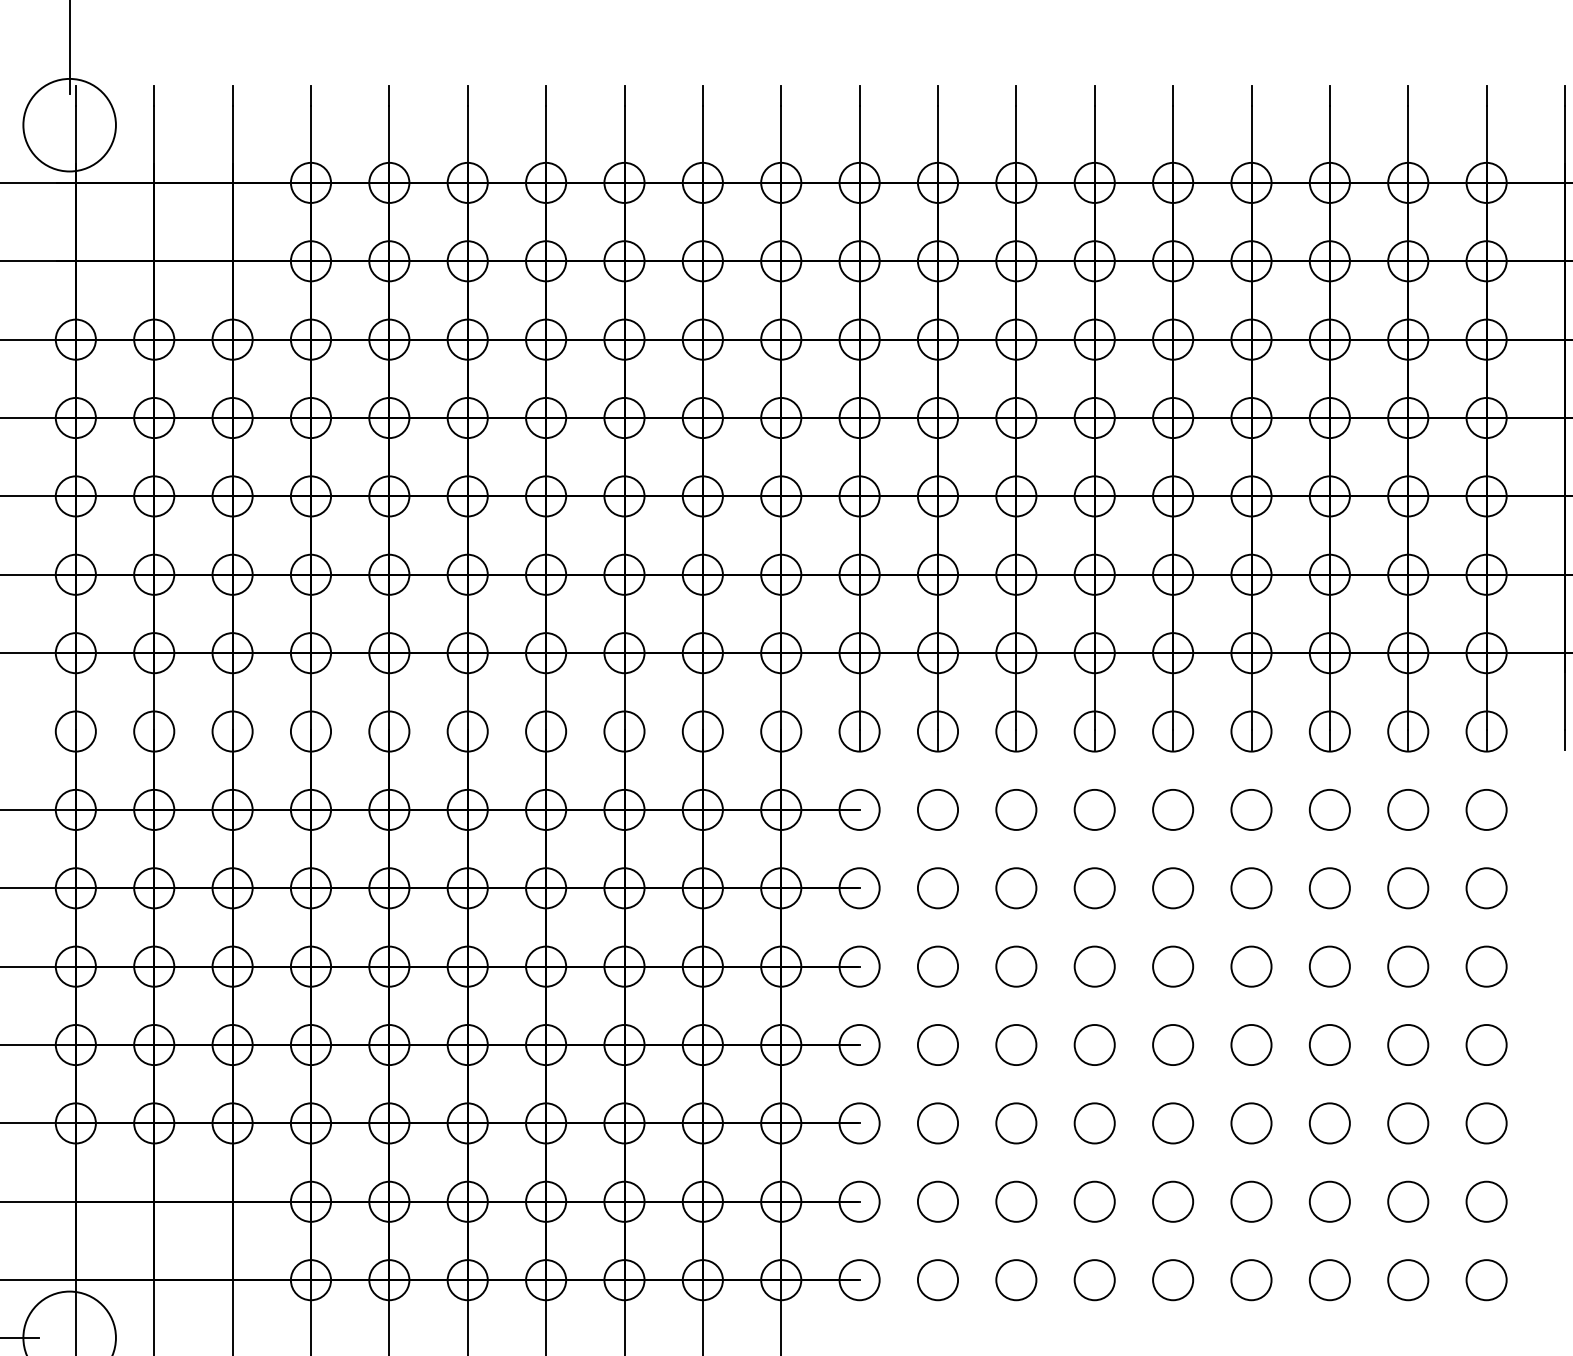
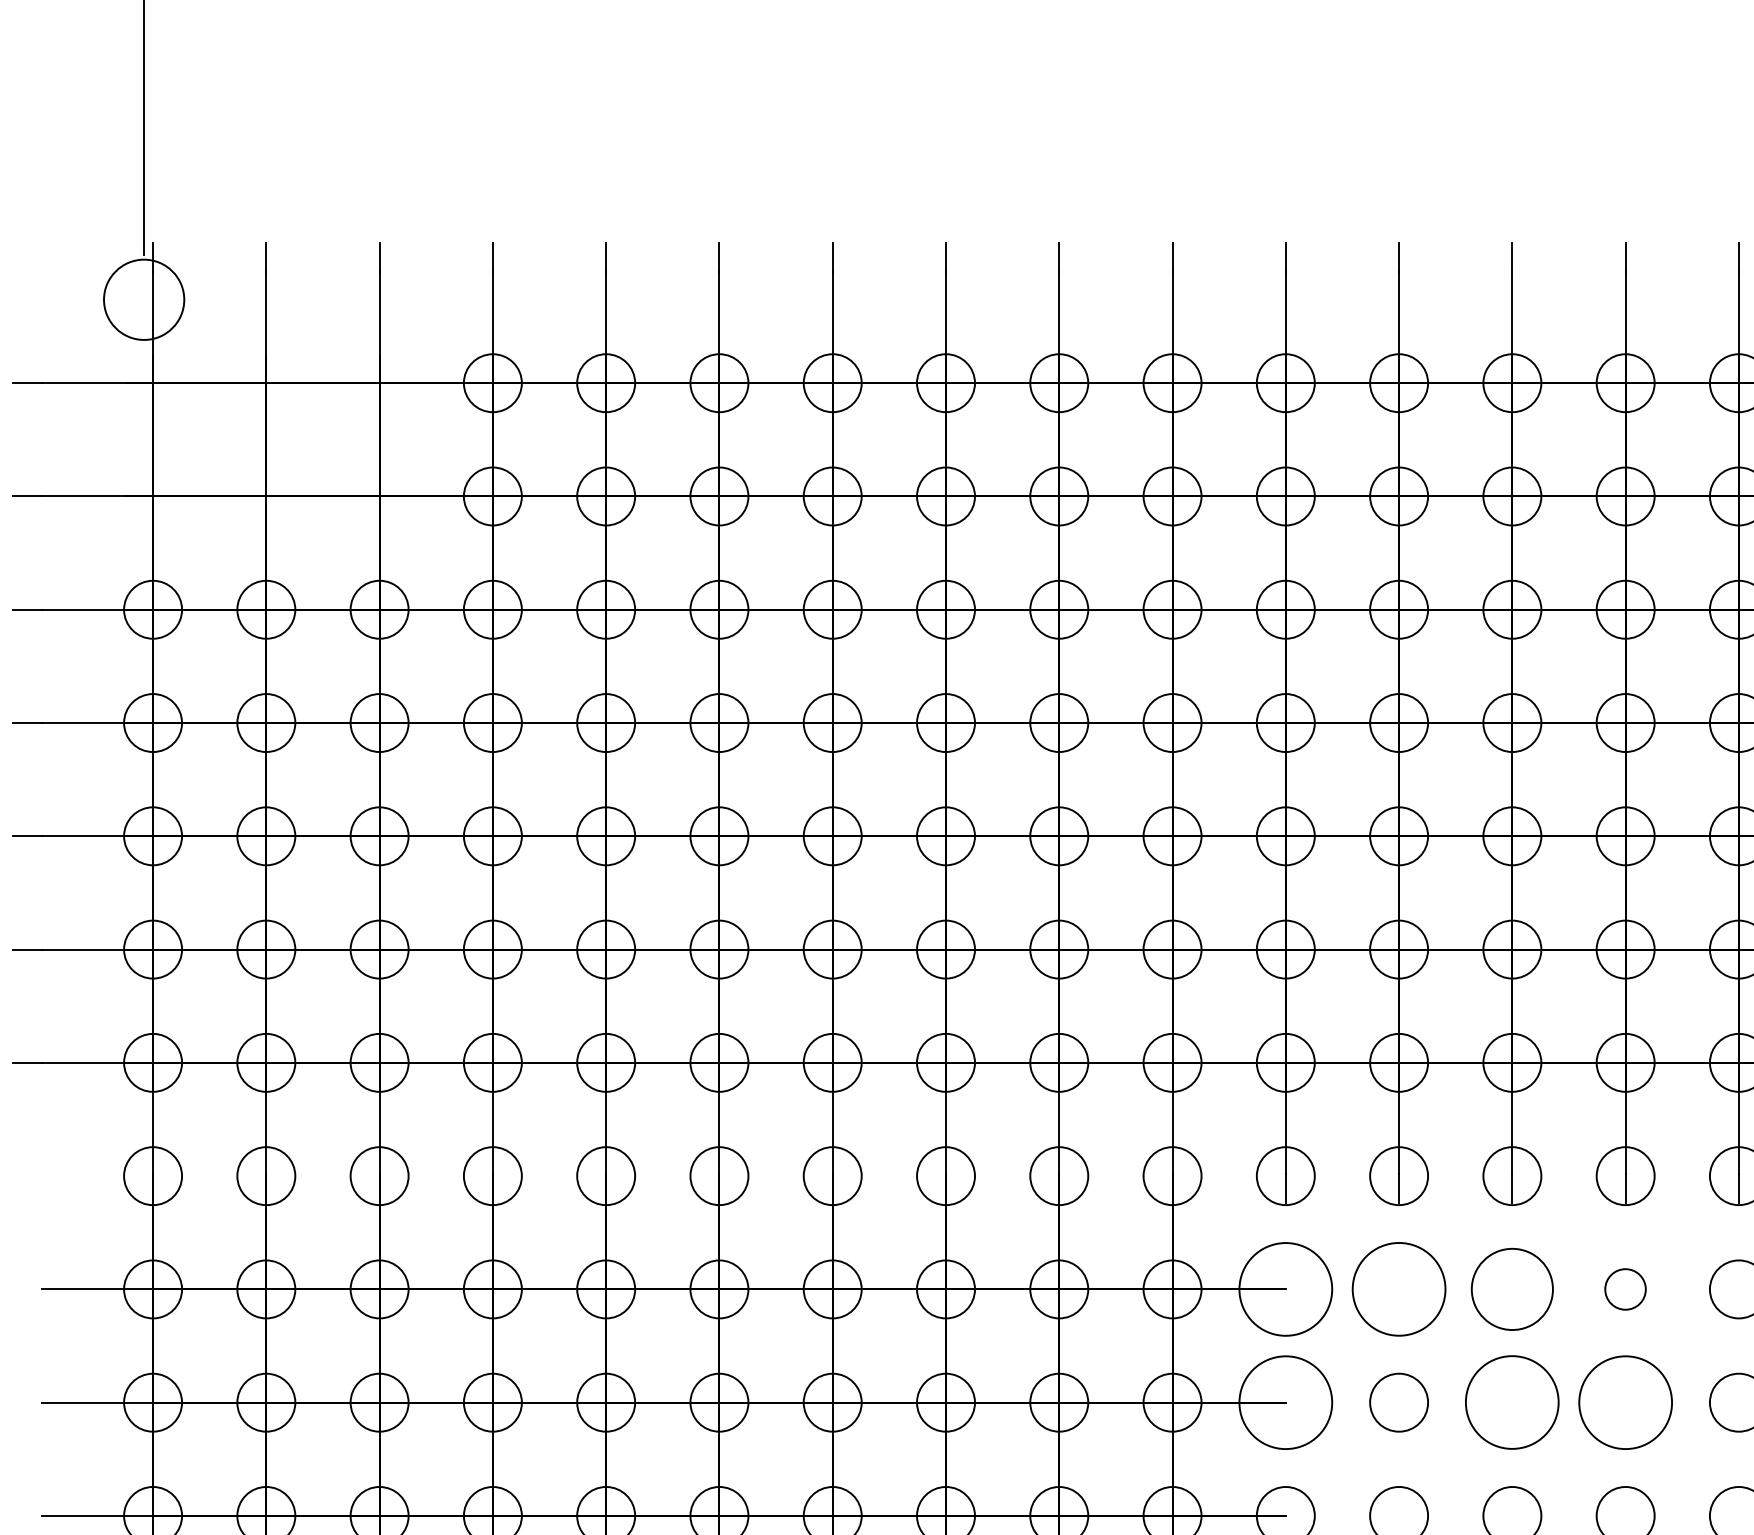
circle: (69, 124) -> (143, 298), size x0.6
circle: (859, 809) -> (1285, 1288), size x1.6
circle: (937, 809) -> (1398, 1288), size x1.6
circle: (1016, 809) -> (1512, 1288), size x1.4
circle: (1094, 809) -> (1625, 1288), size x0.7
circle: (859, 888) -> (1285, 1402), size x1.6
circle: (1016, 888) -> (1512, 1402), size x1.6
circle: (1094, 888) -> (1625, 1402), size x1.6

